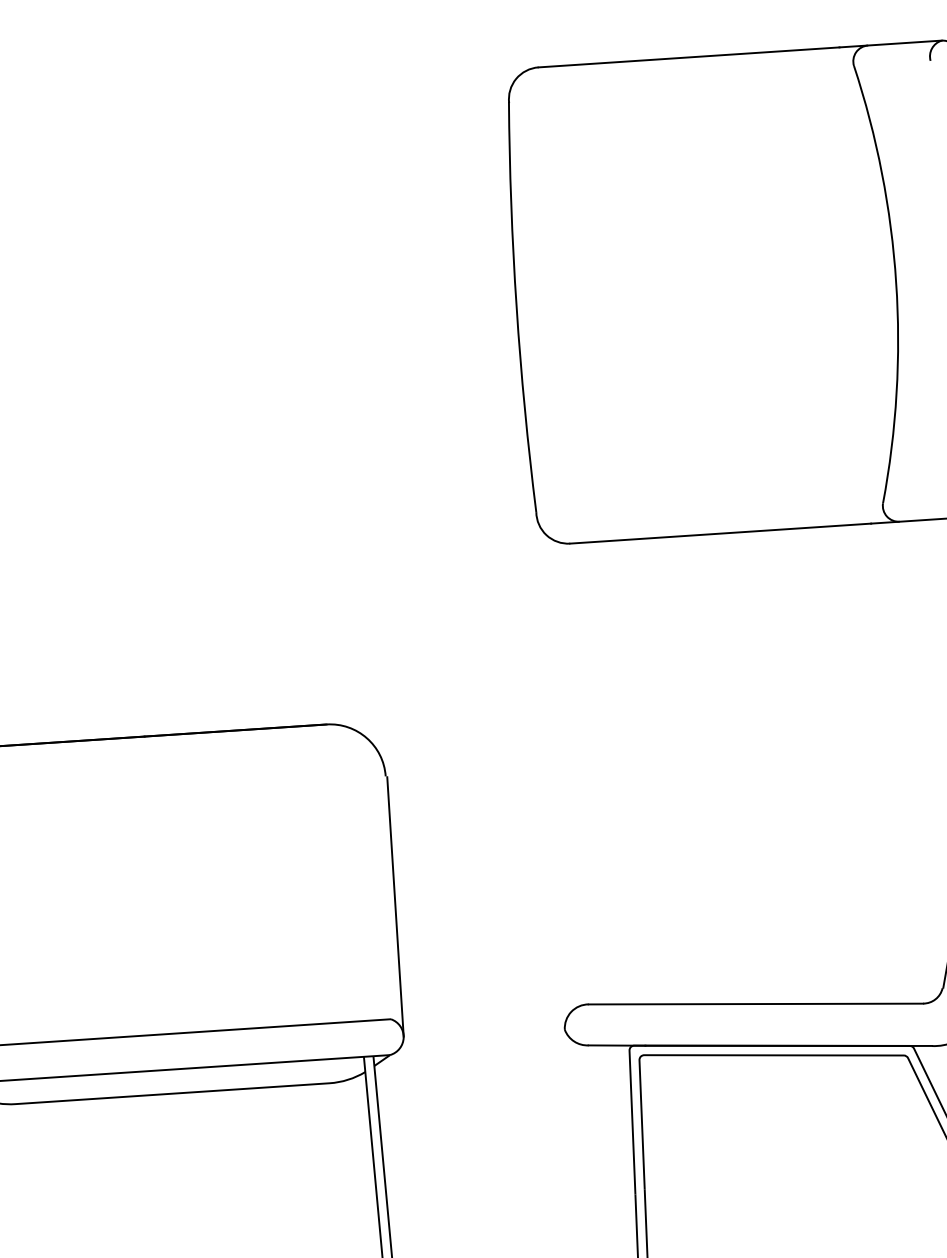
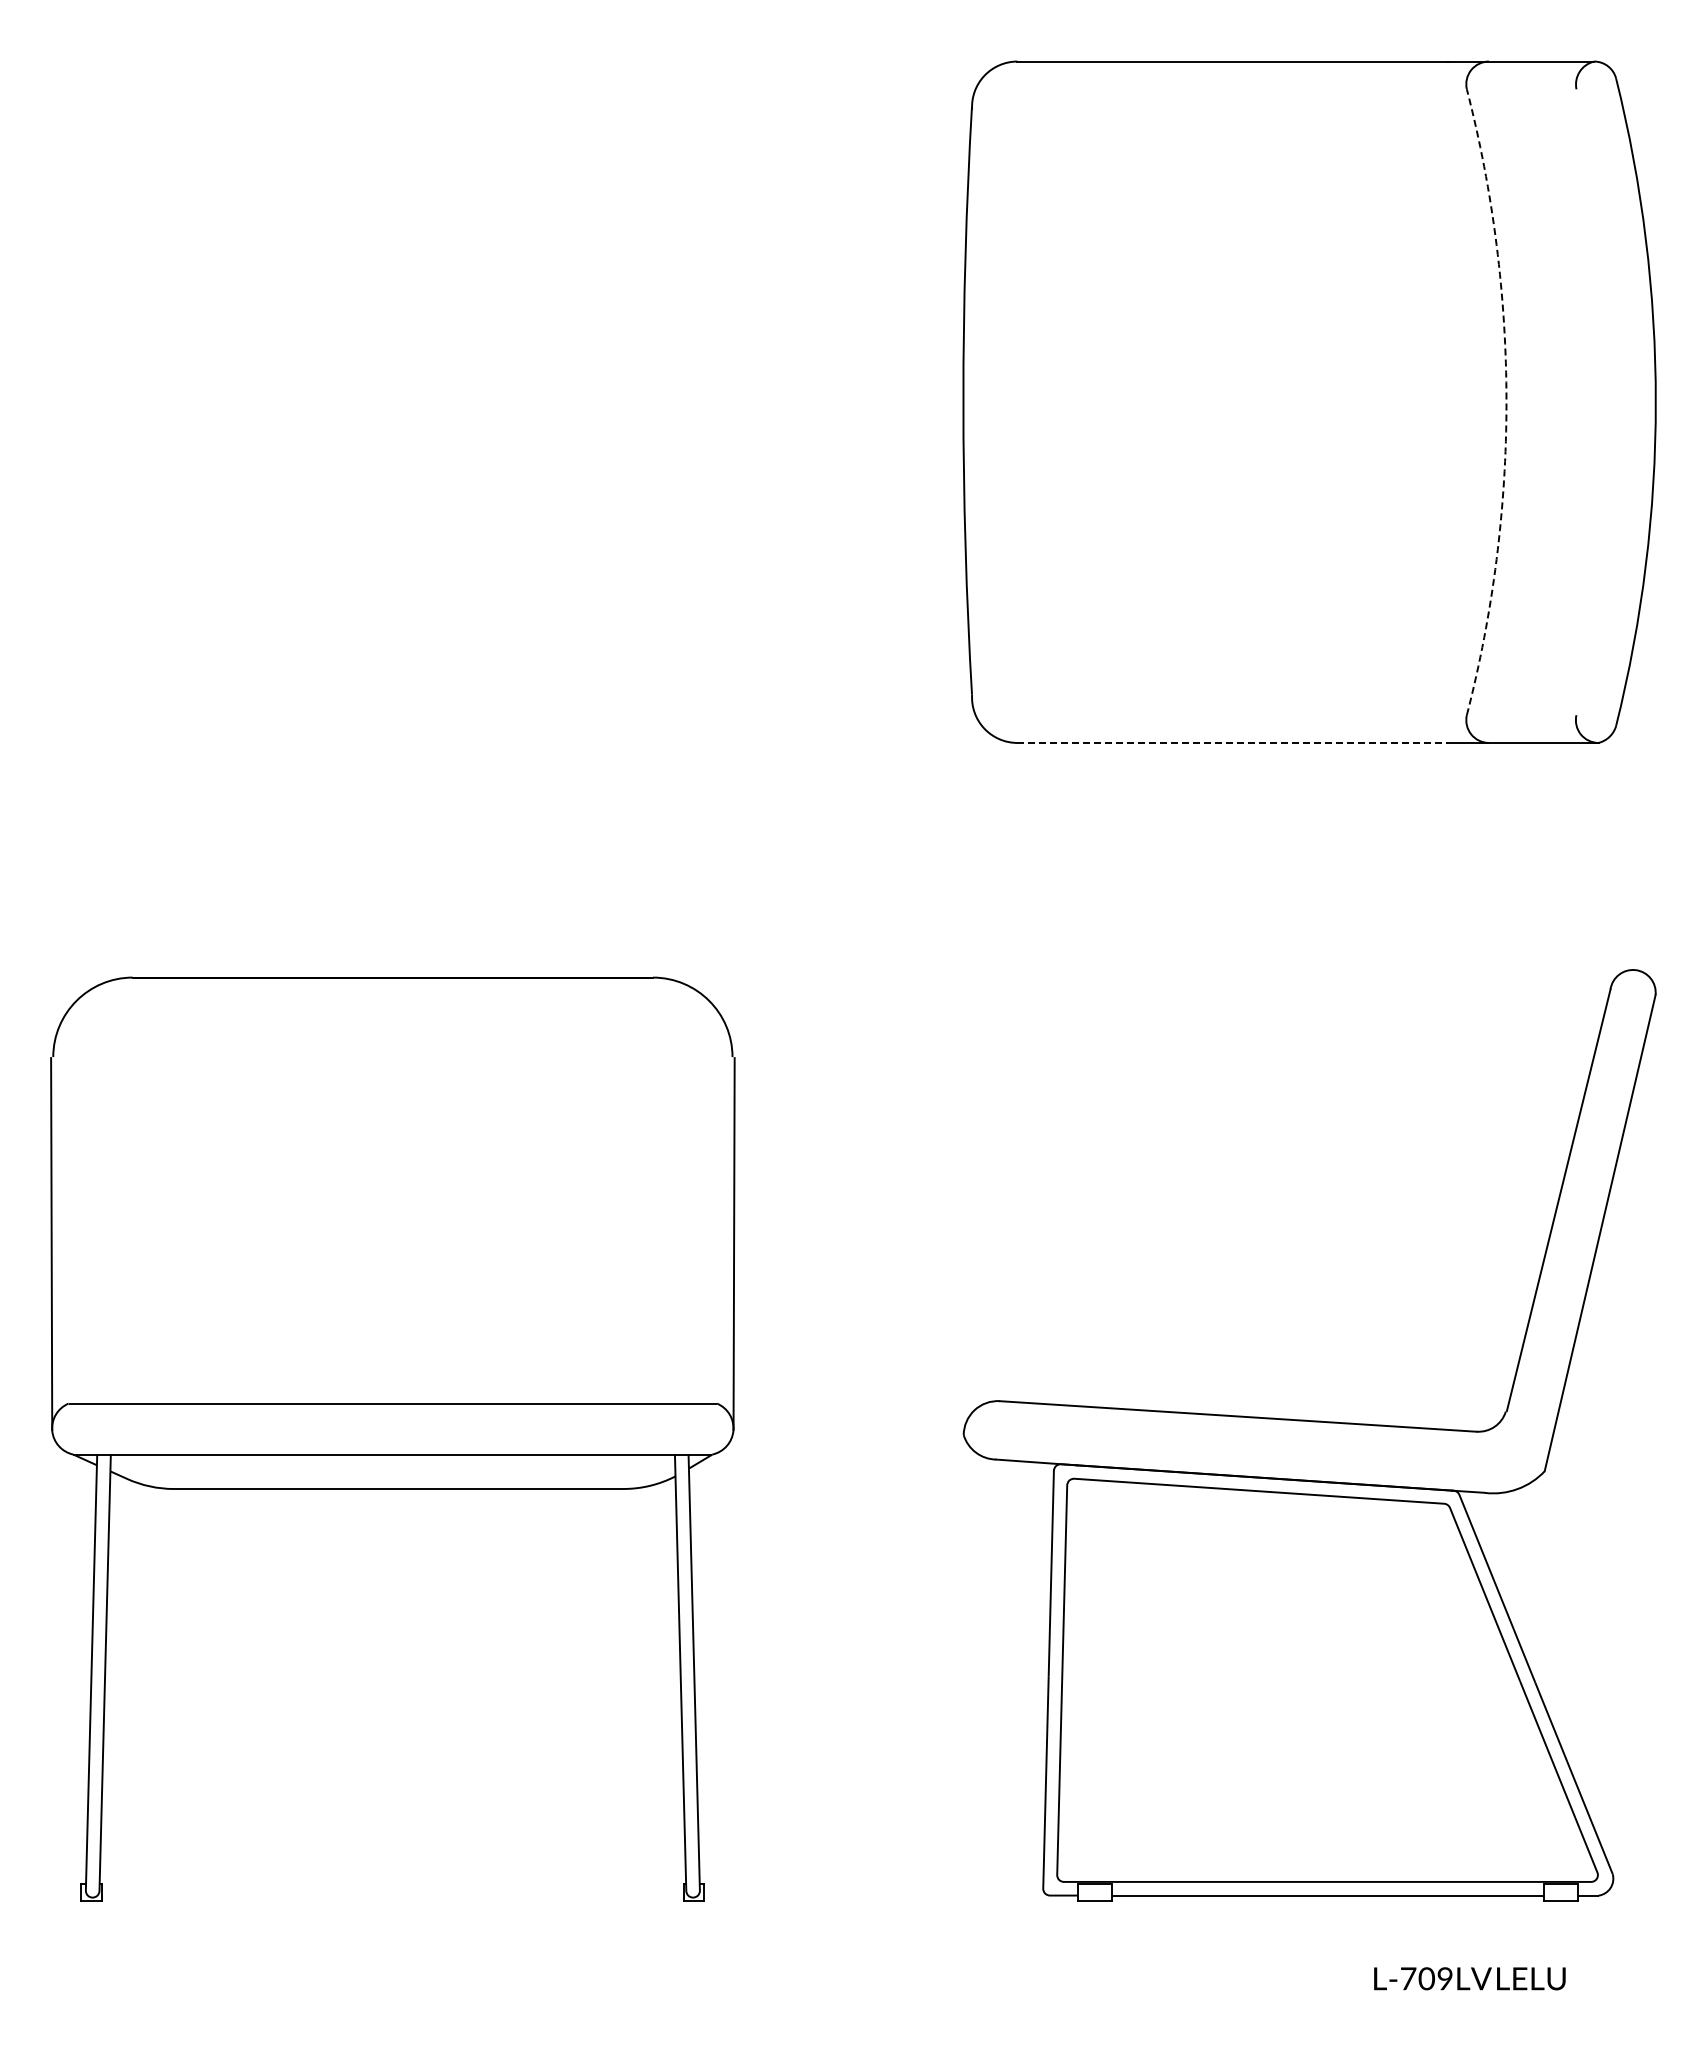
arc: (896, 282) -> (1506, 402), solid -> dashed
line: (721, 533) -> (1233, 742), solid -> dashed

